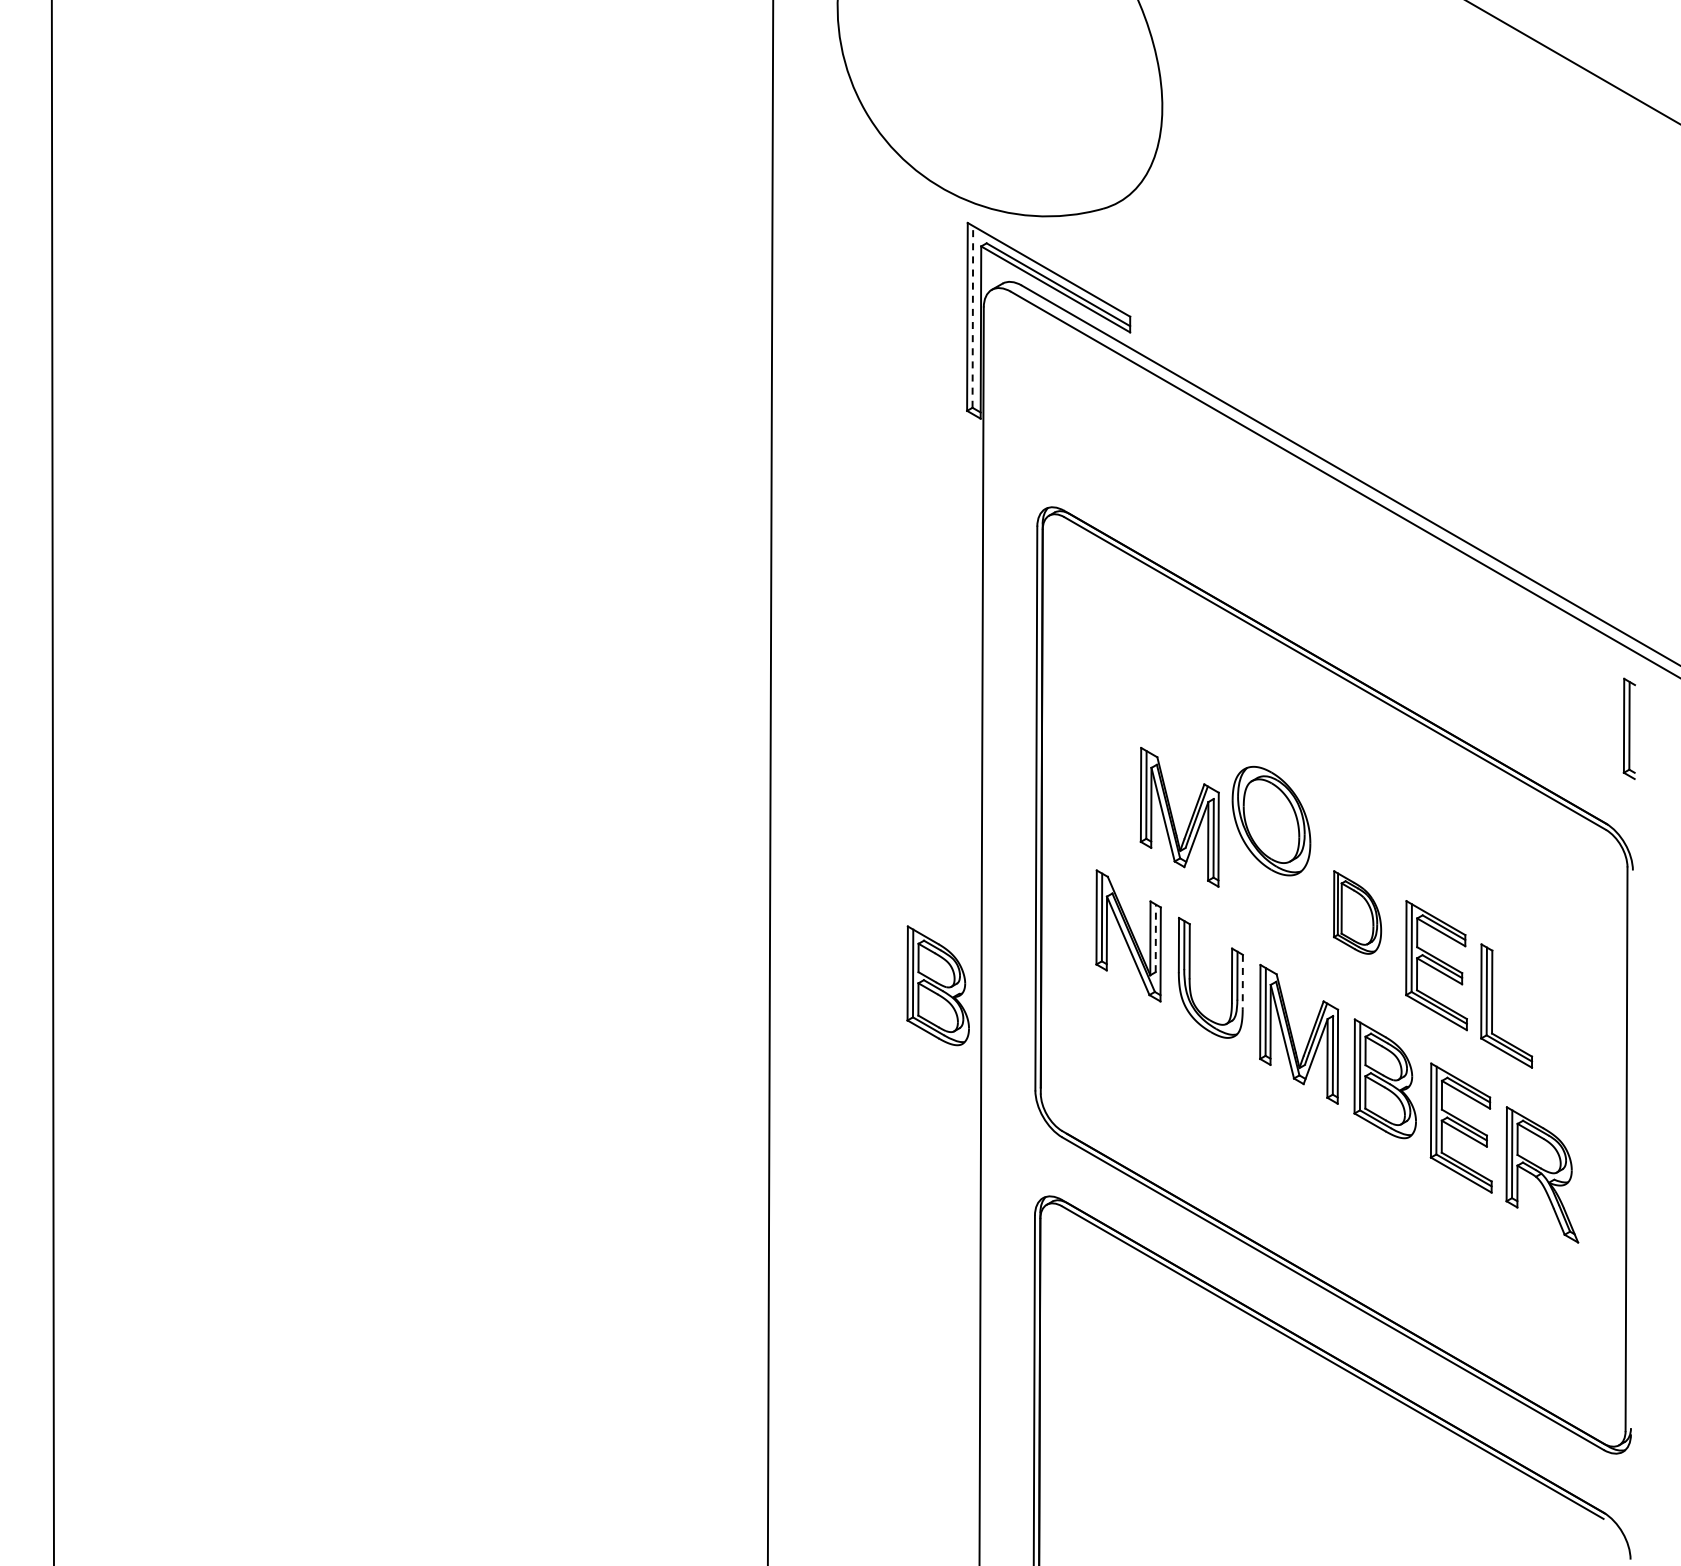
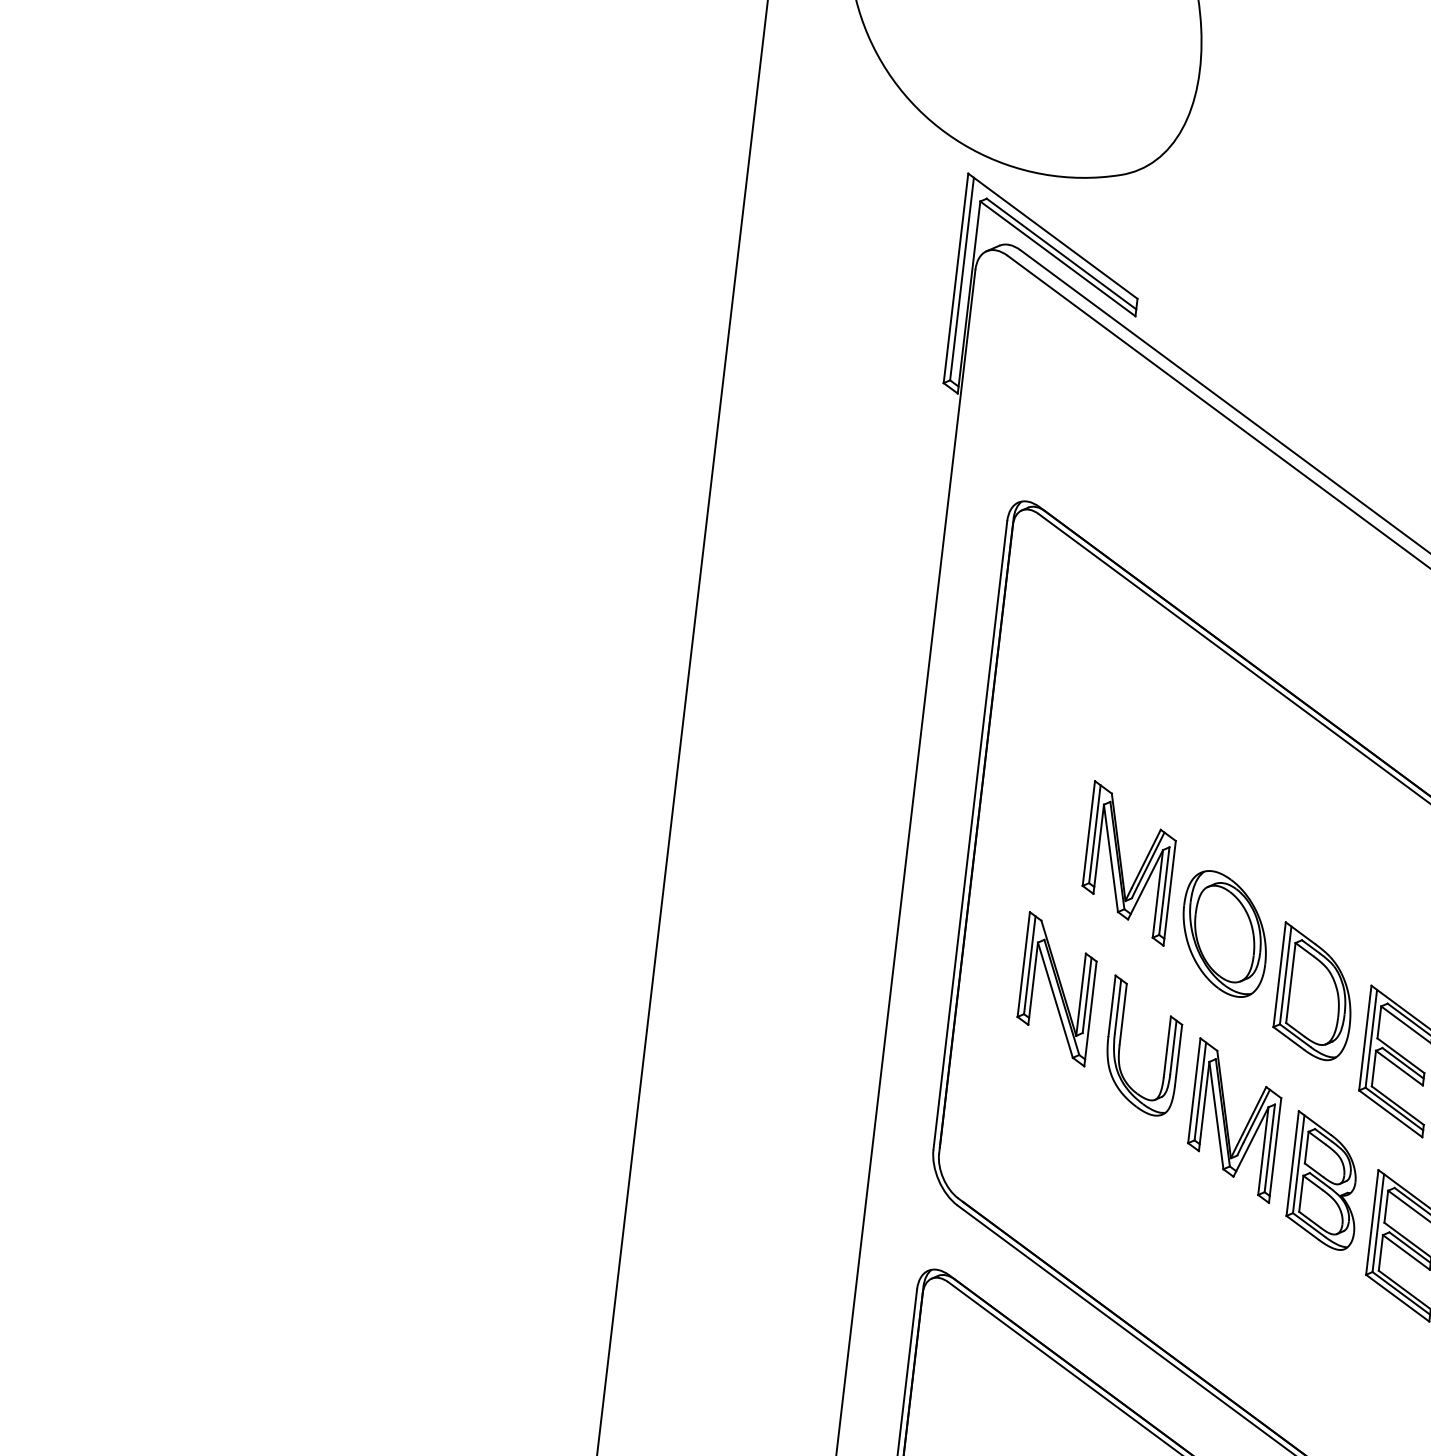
line: (972, 316) -> (961, 278), dashed -> solid
part: (1271, 820) -> (1224, 933), moved
part: (1357, 912) -> (1315, 992), size x1.43
line: (1155, 938) -> (1086, 995), dashed -> solid
line: (1242, 982) -> (1178, 1055), dashed -> solid
part: (937, 985) -> (837, 1020), removed

